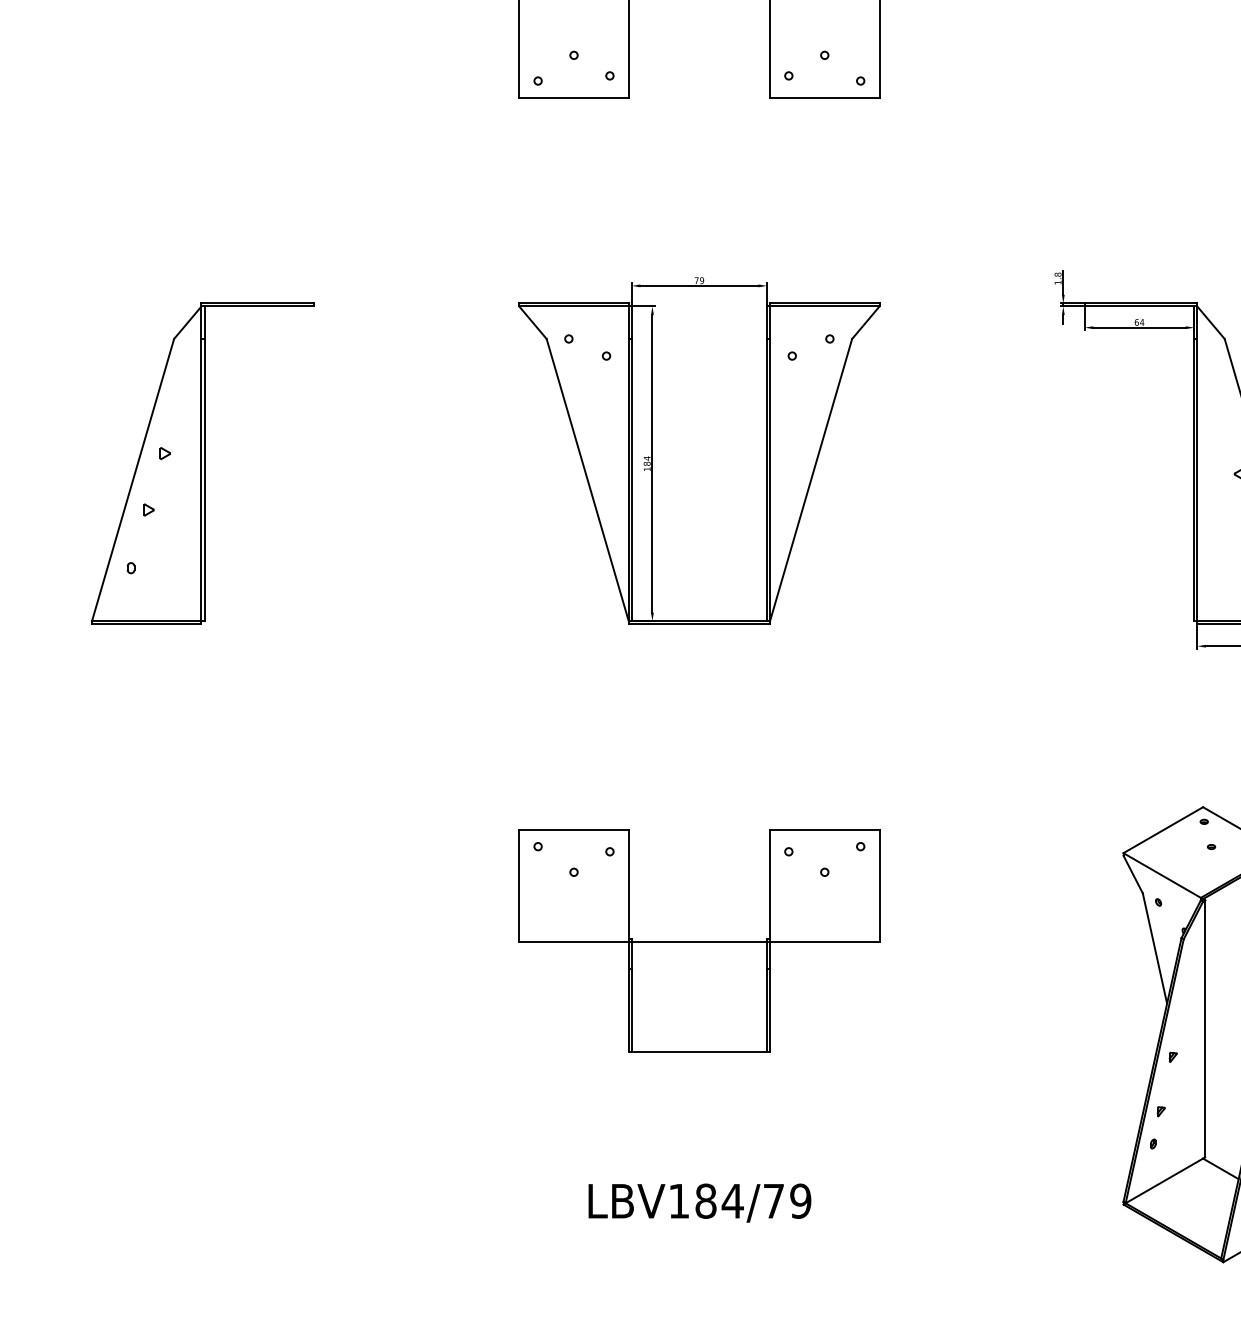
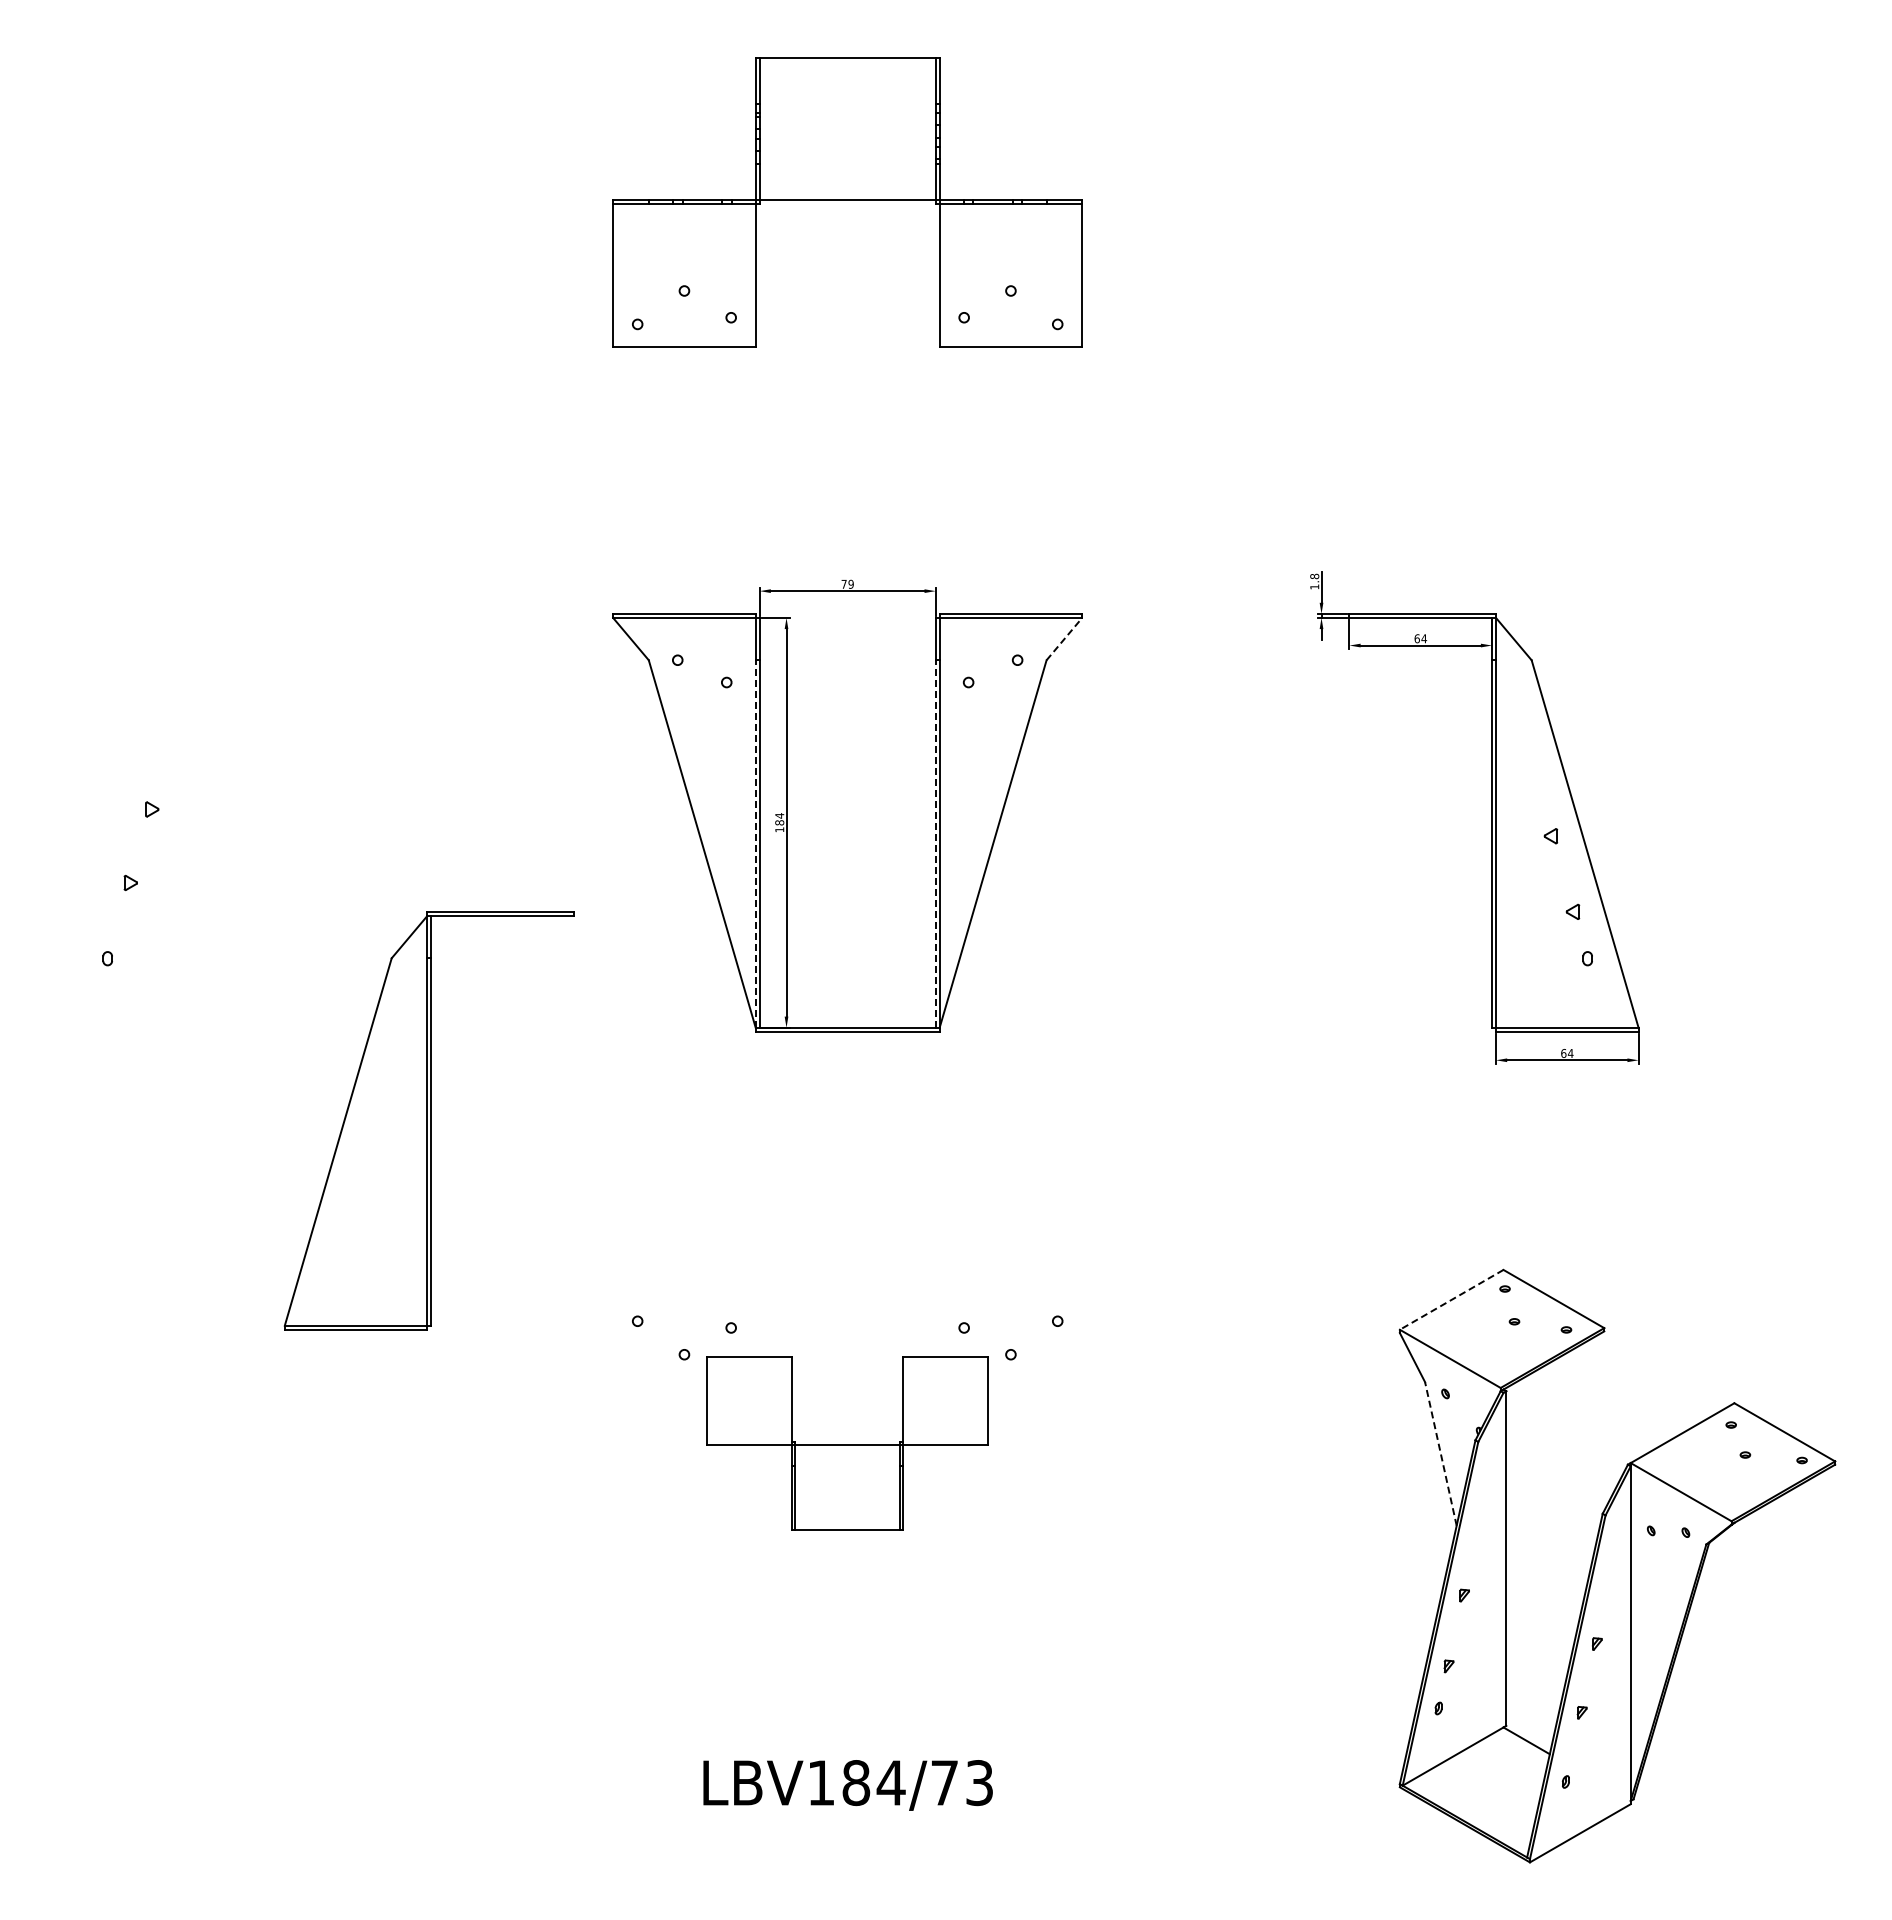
line: (865, 323) -> (1064, 639), solid -> dashed
part: (202, 463) -> (428, 1120), moved
line: (628, 480) -> (755, 844), solid -> dashed
line: (766, 480) -> (935, 844), solid -> dashed
line: (1163, 829) -> (1451, 1299), solid -> dashed
part: (699, 940) -> (847, 1443), size x0.6
line: (1154, 948) -> (1440, 1453), solid -> dashed
text: (800, 1200) -> (979, 1782), LBV184/79 -> LBV184/73

